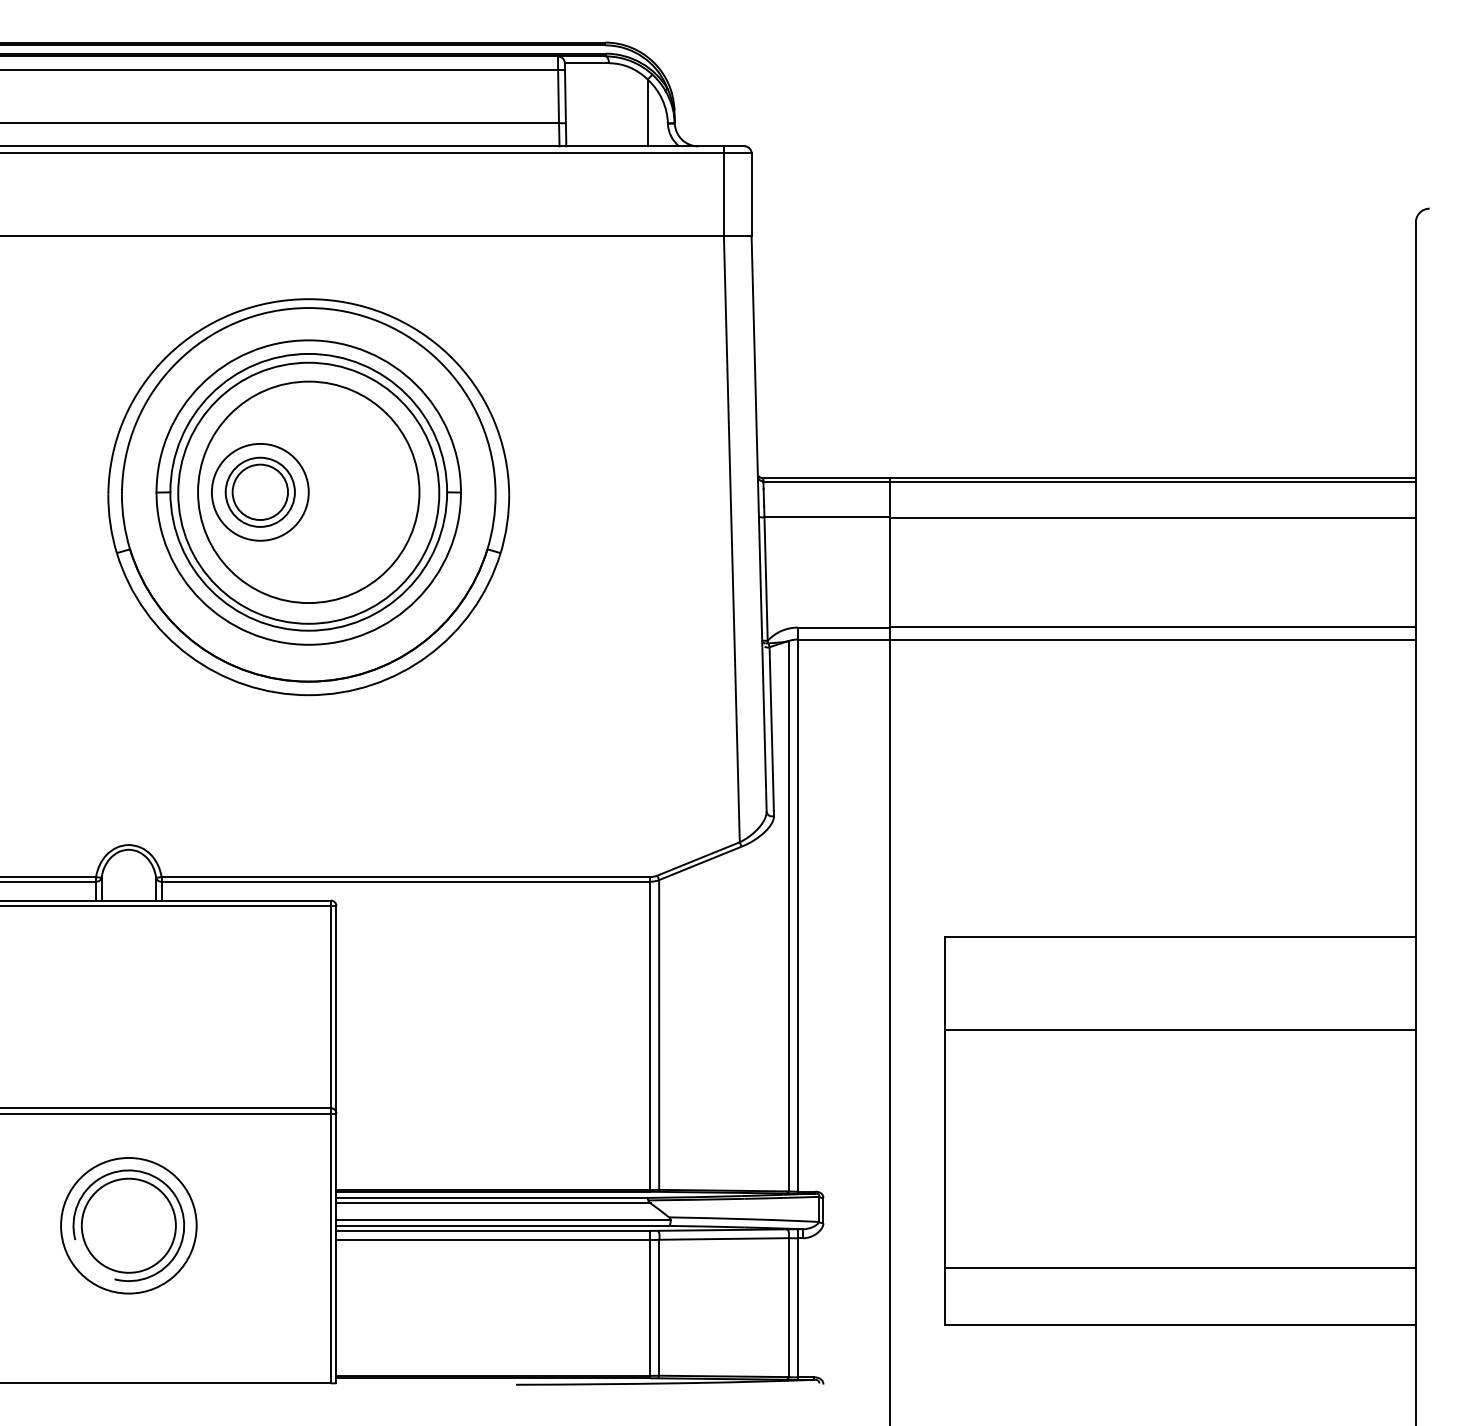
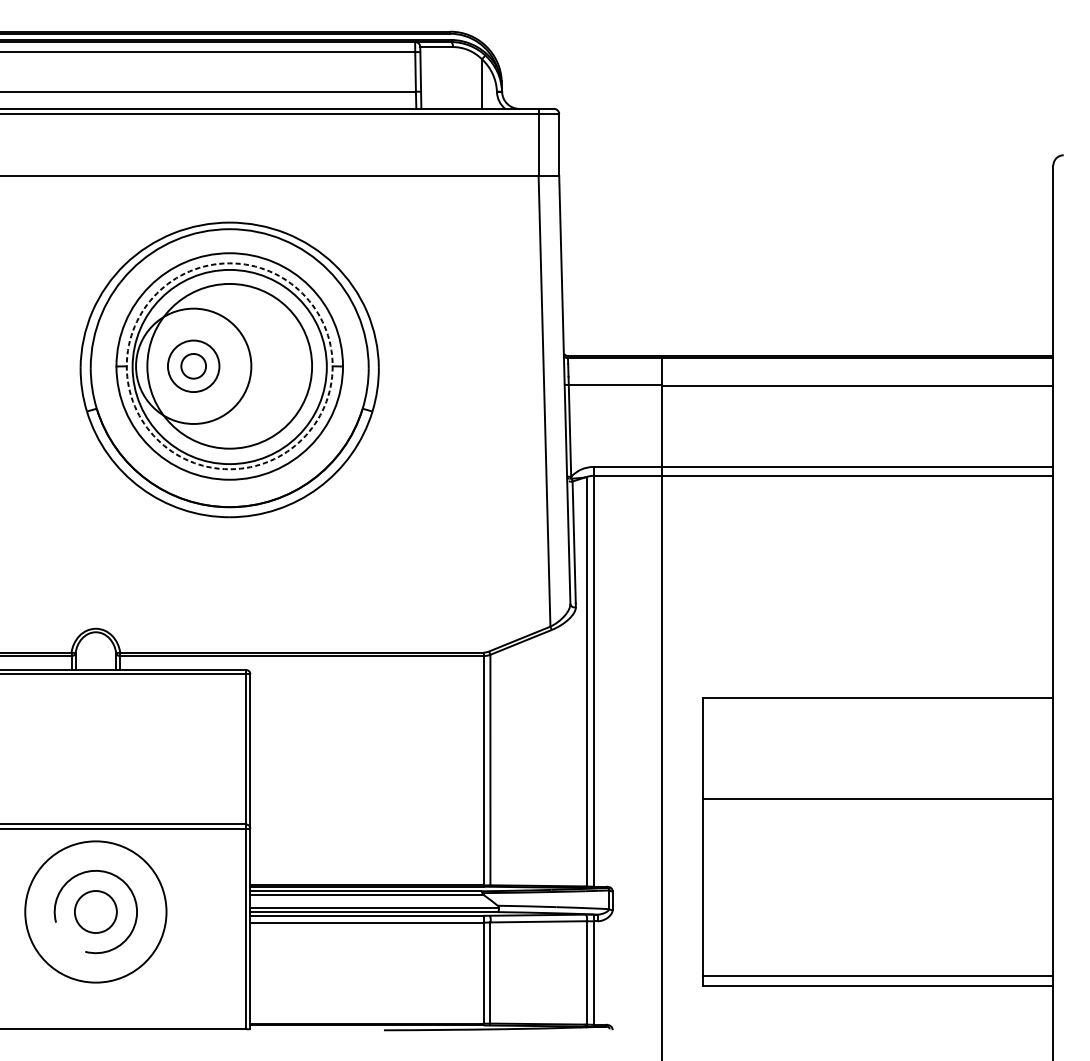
circle: (259, 491) -> (193, 365), size x1.6
circle: (308, 491) -> (229, 365), solid -> dashed
circle: (260, 492) -> (193, 366), size x0.6
line: (1180, 1029) -> (878, 798), moved
circle: (128, 1225) -> (95, 911), size x0.6
circle: (128, 1225) -> (95, 911), size x1.4
line: (1180, 1268) -> (878, 976), moved

